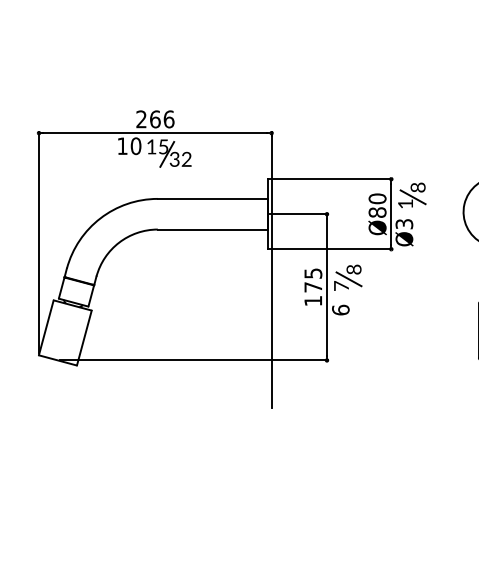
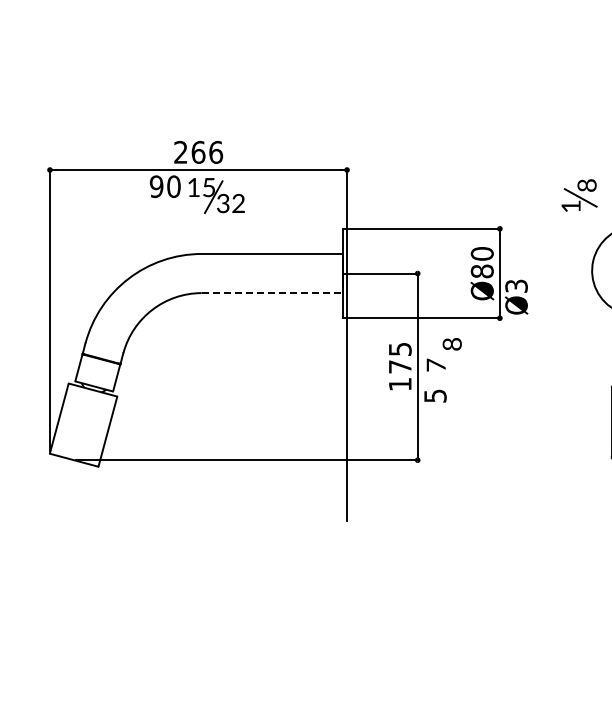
text: (122, 146) -> (156, 186), 10 -> 90
part: (412, 195) -> (579, 195), moved
line: (213, 229) -> (272, 293), solid -> dashed
line: (348, 279) -> (445, 356), removed
text: (340, 309) -> (435, 395), 6 -> 5

